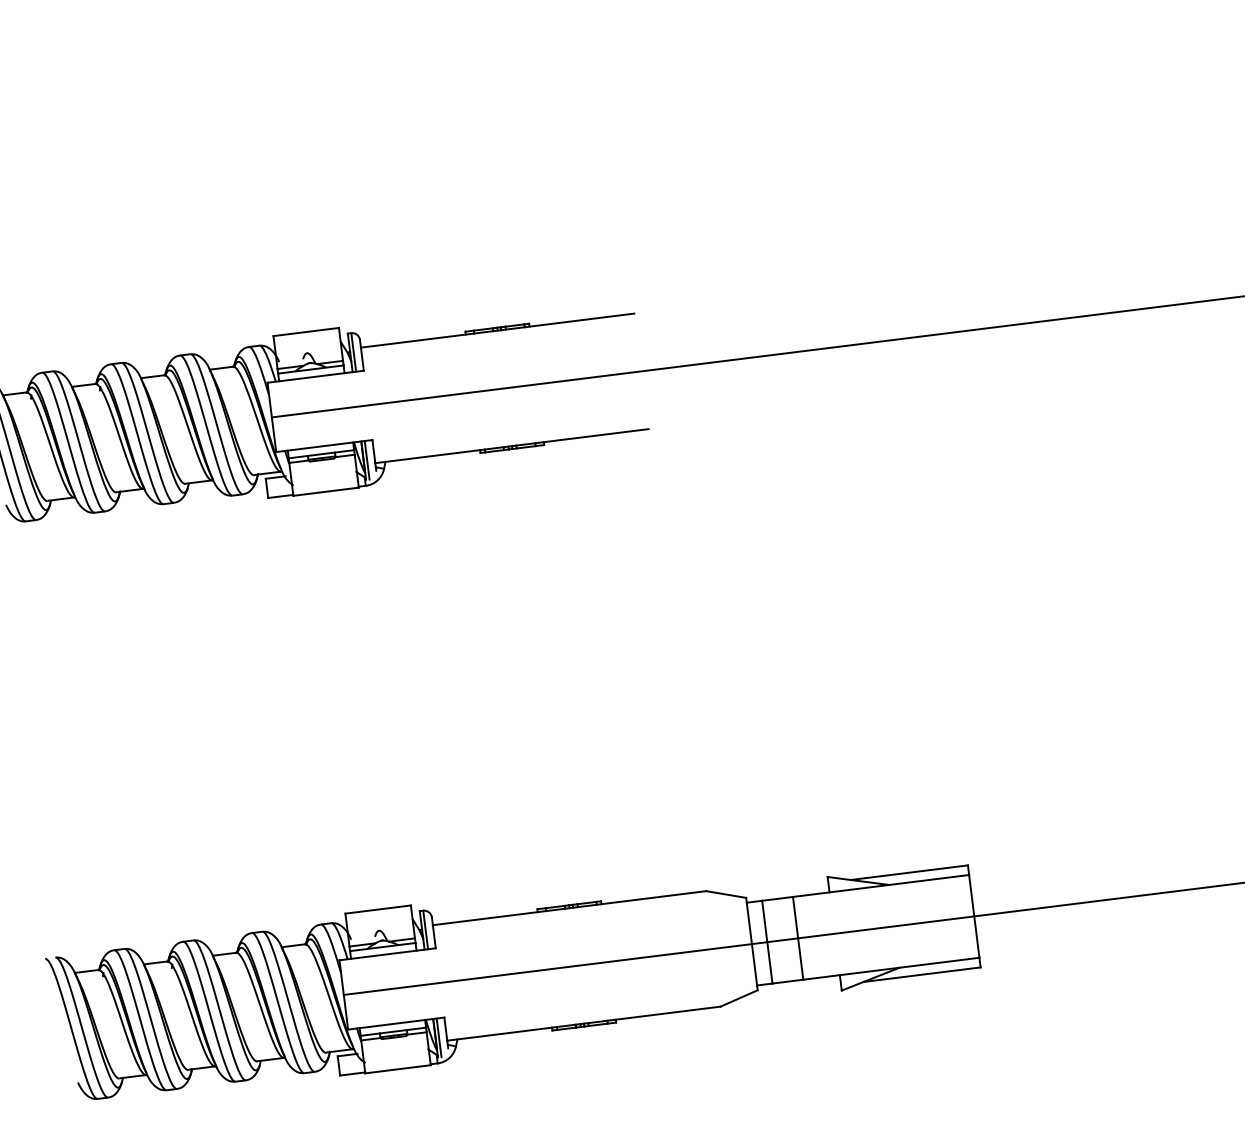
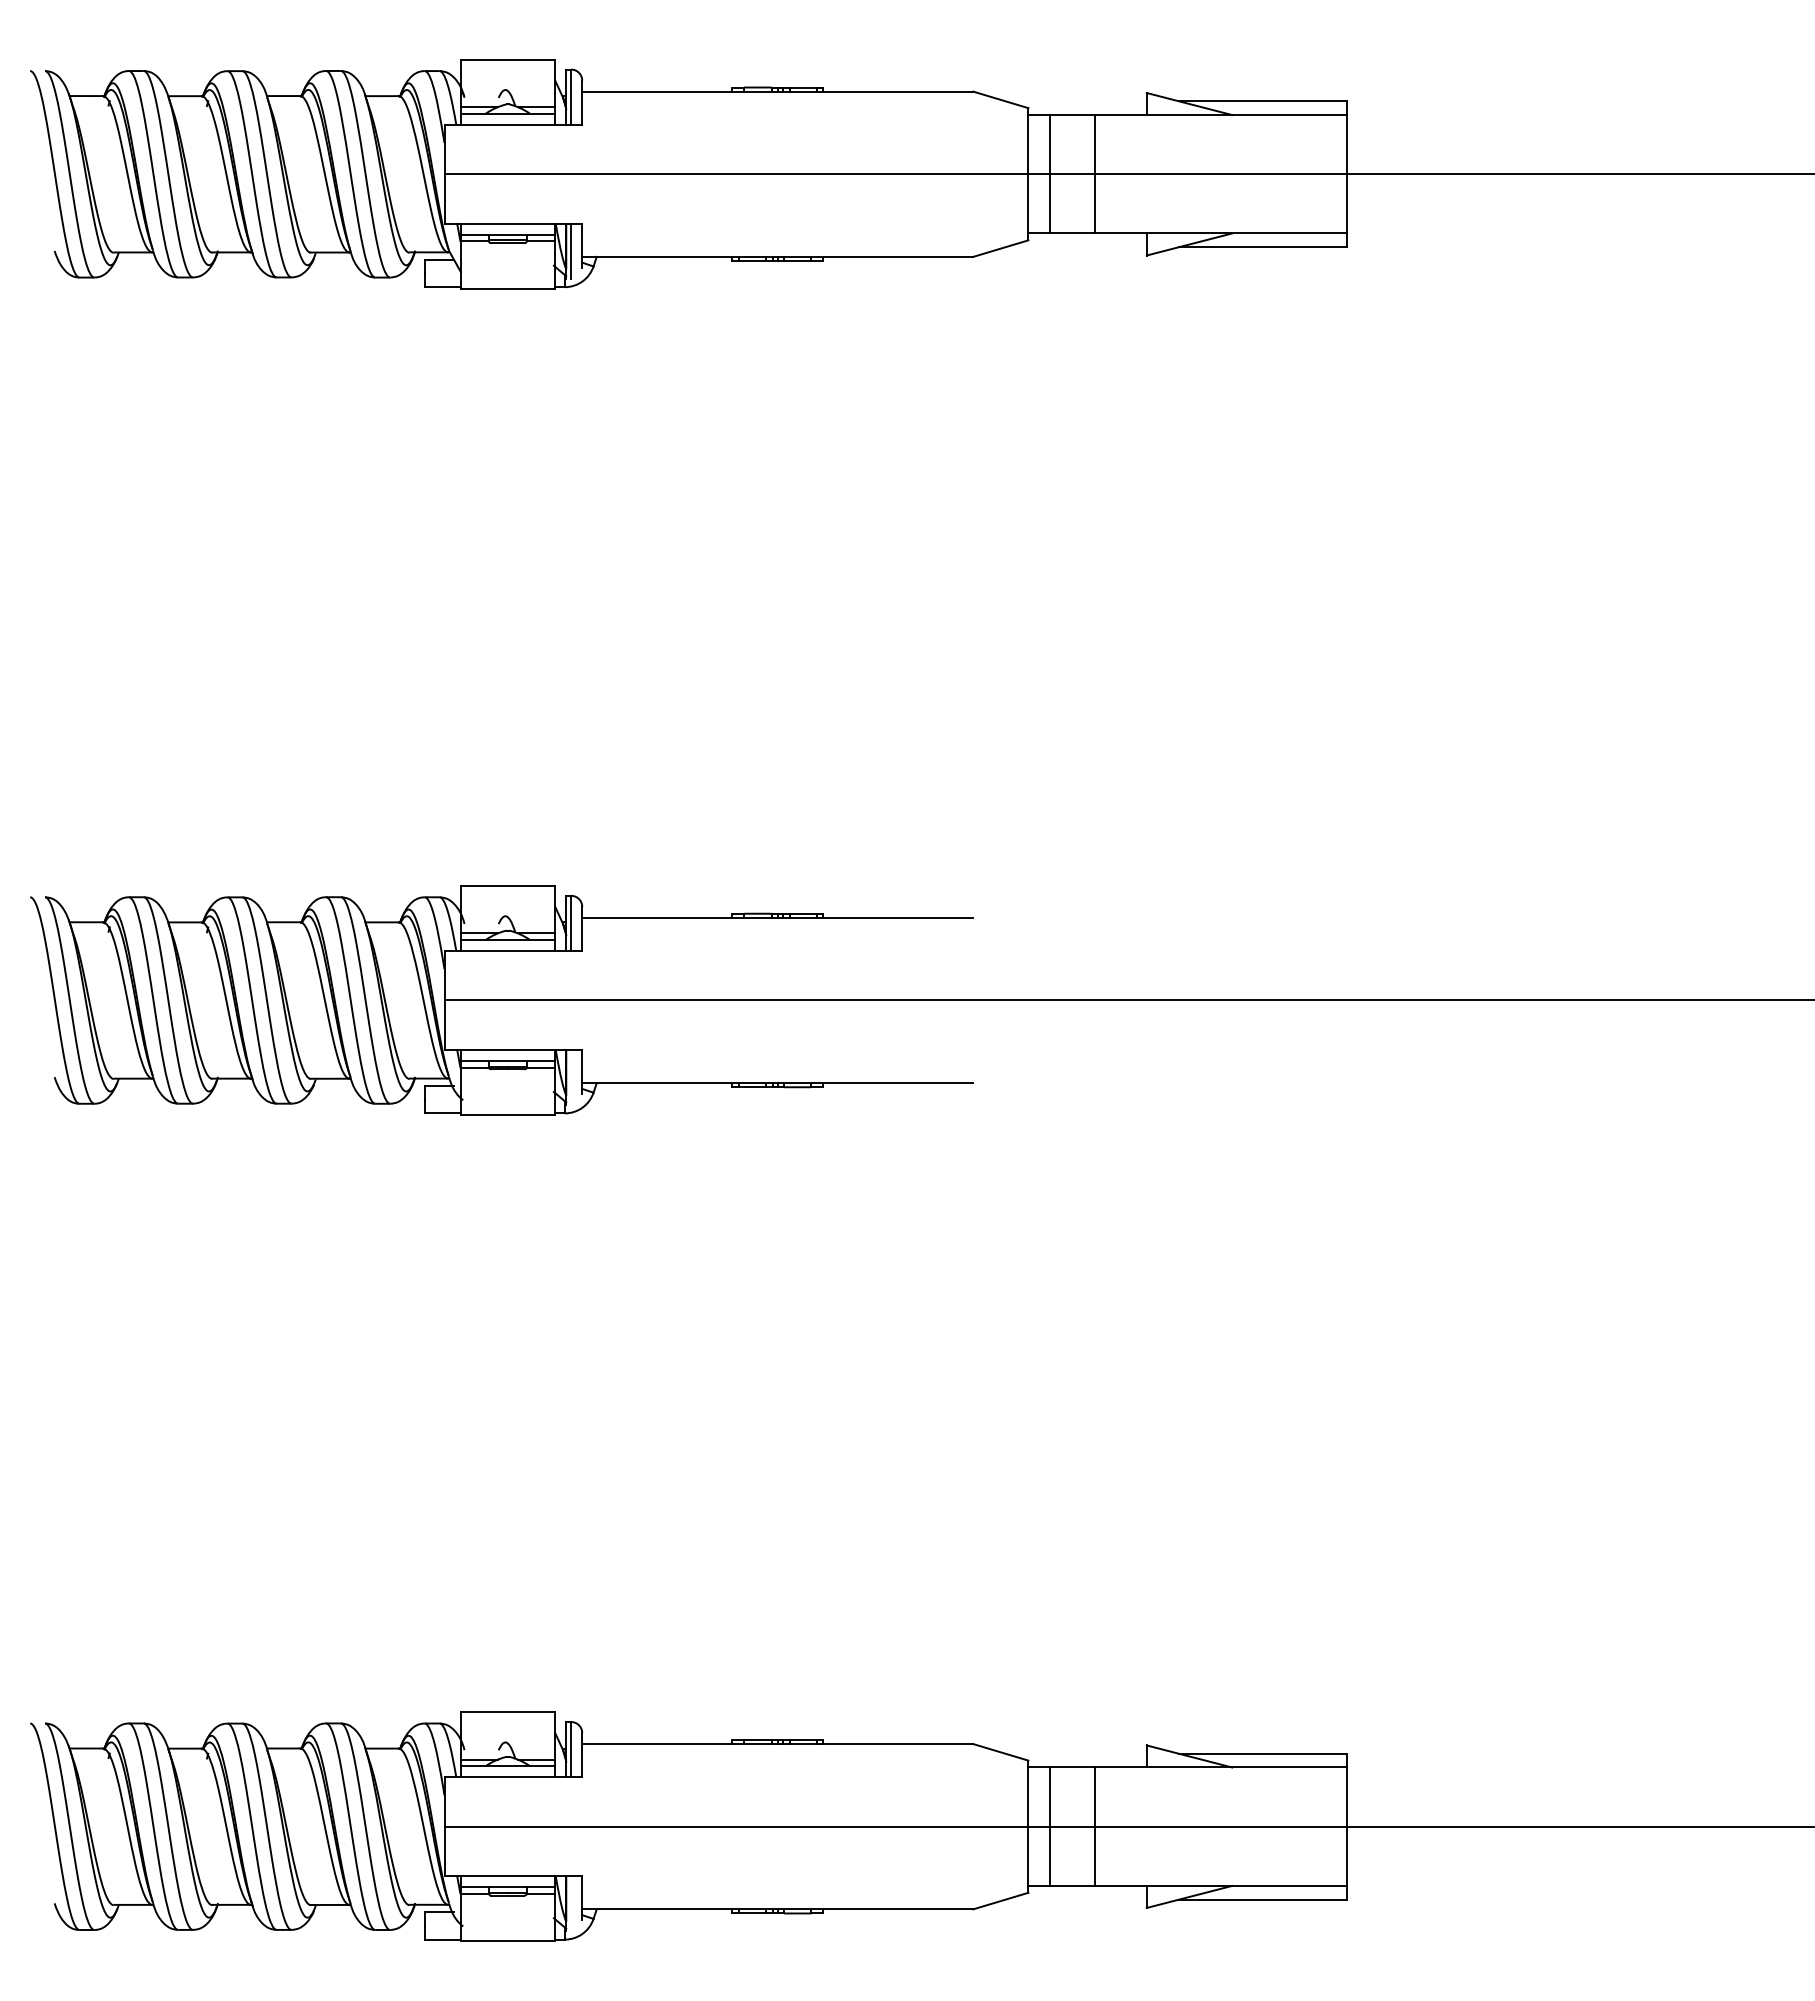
line: (367, 460) -> (571, 1077), removed
line: (439, 1037) -> (571, 1903), removed

